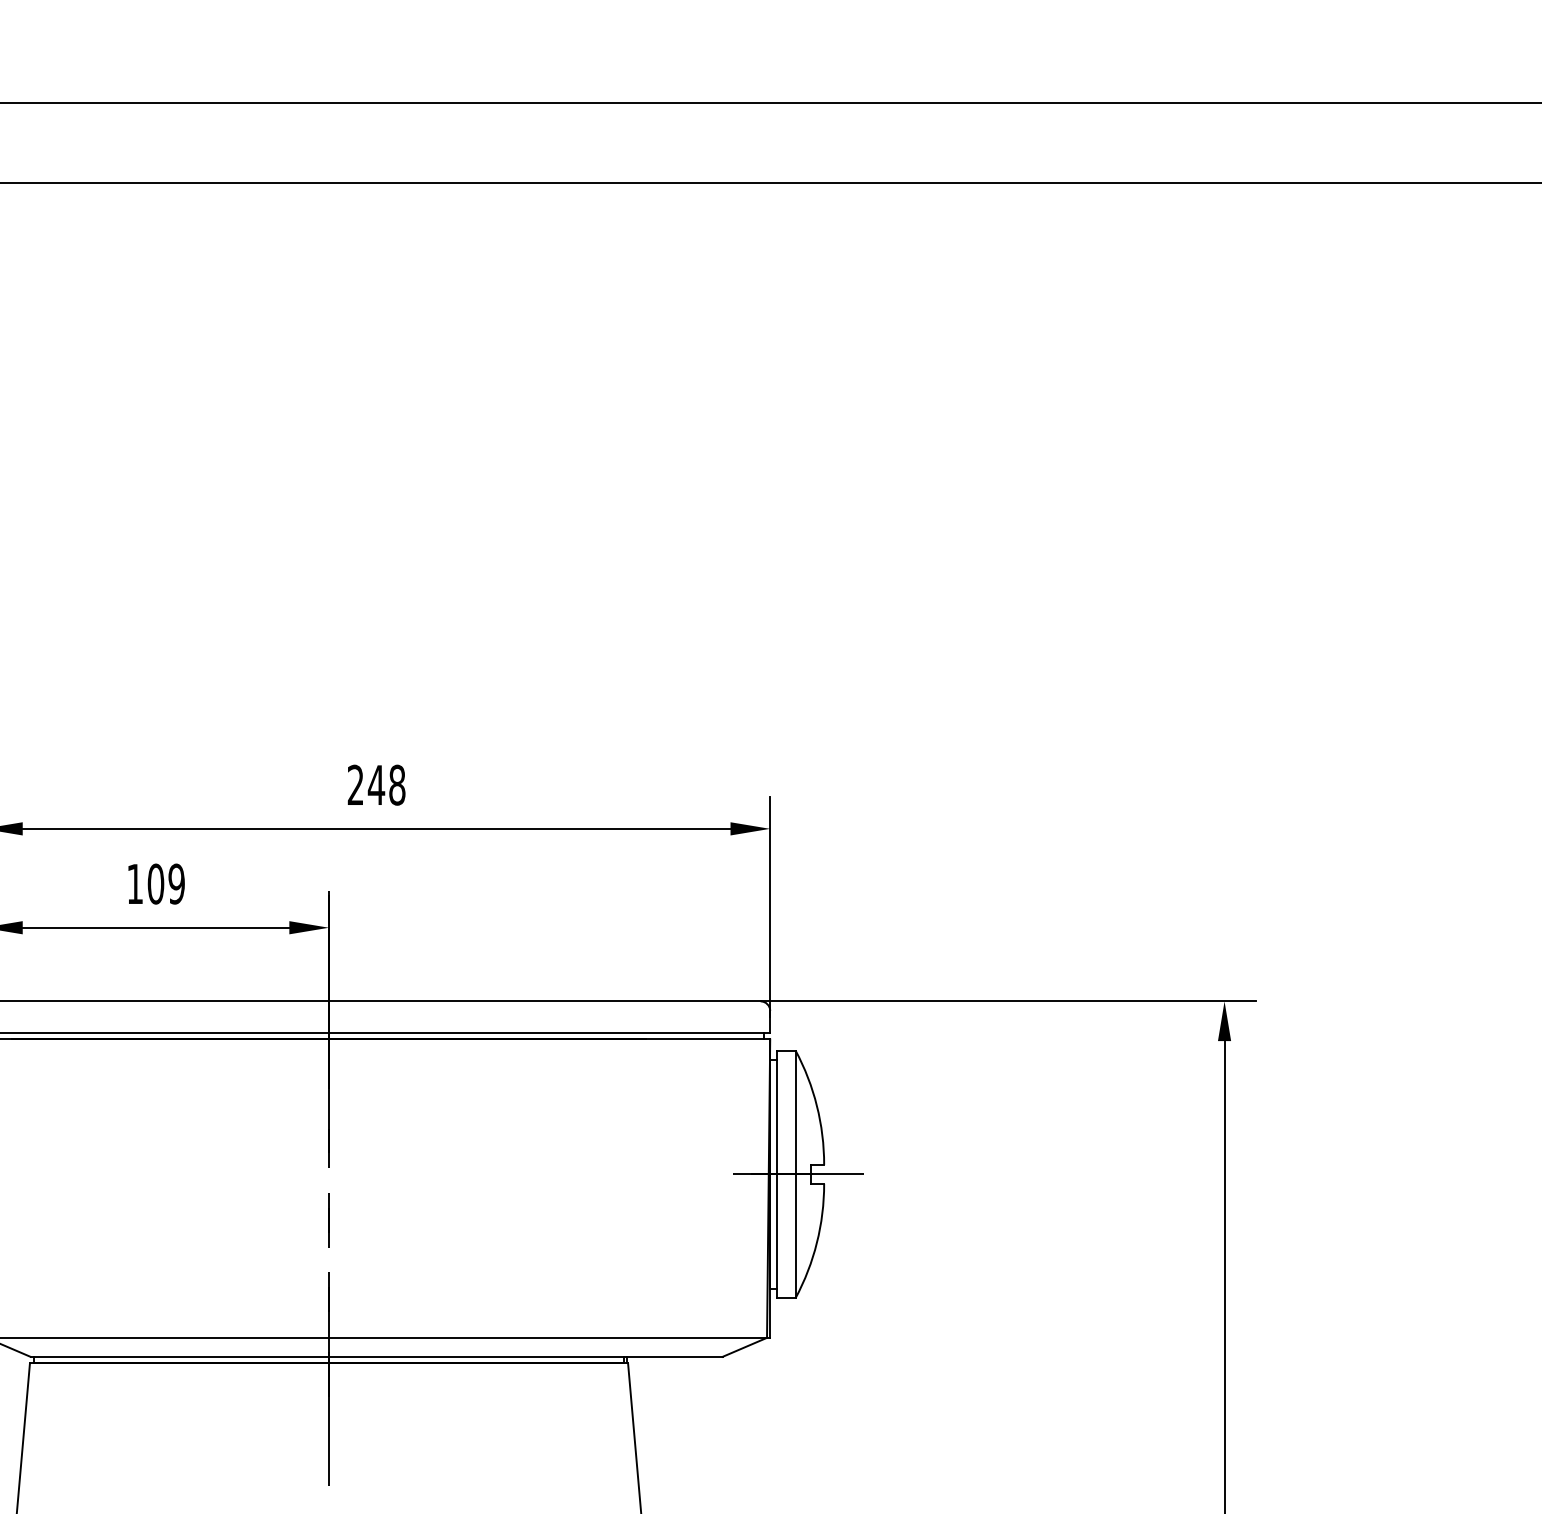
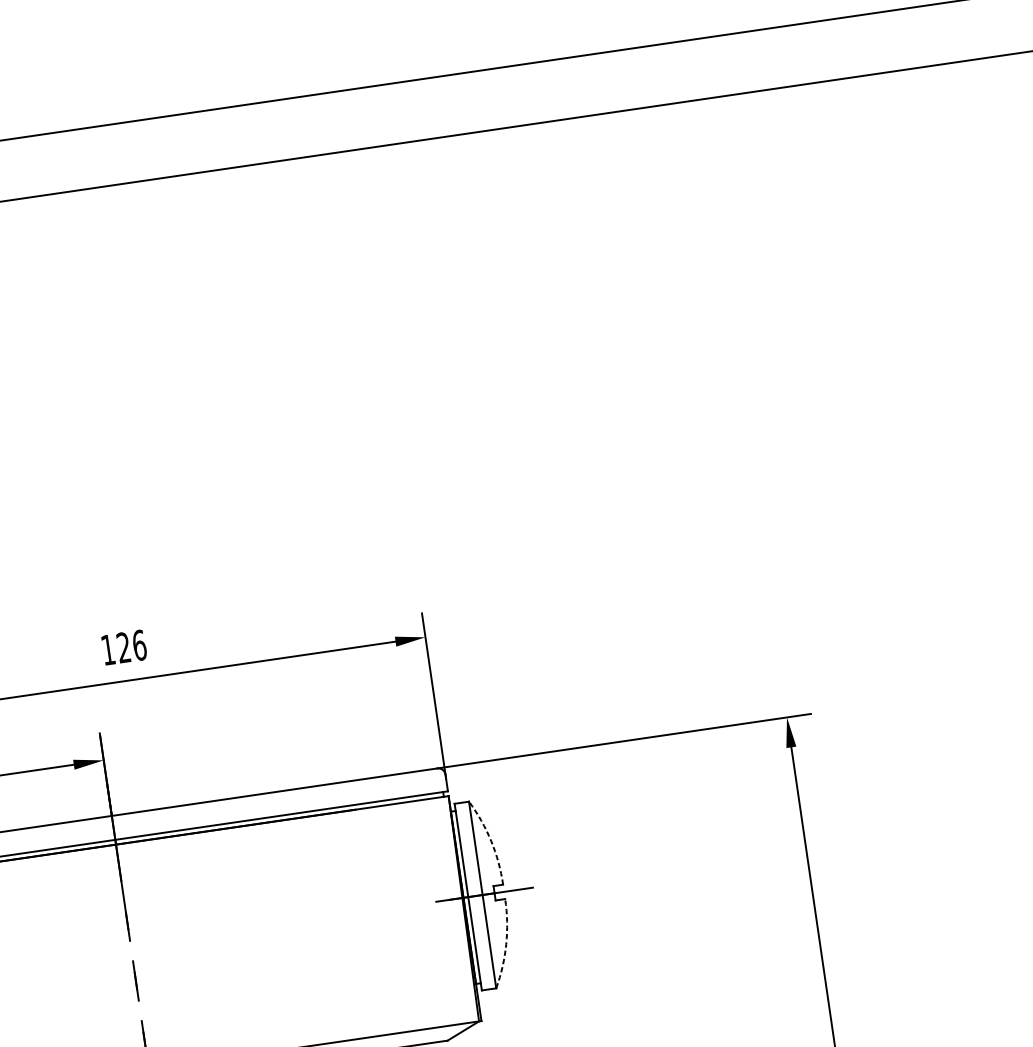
text: (376, 784) -> (123, 647), 248 -> 126
arc: (816, 1105) -> (490, 840), solid -> dashed
arc: (816, 1242) -> (505, 944), solid -> dashed

